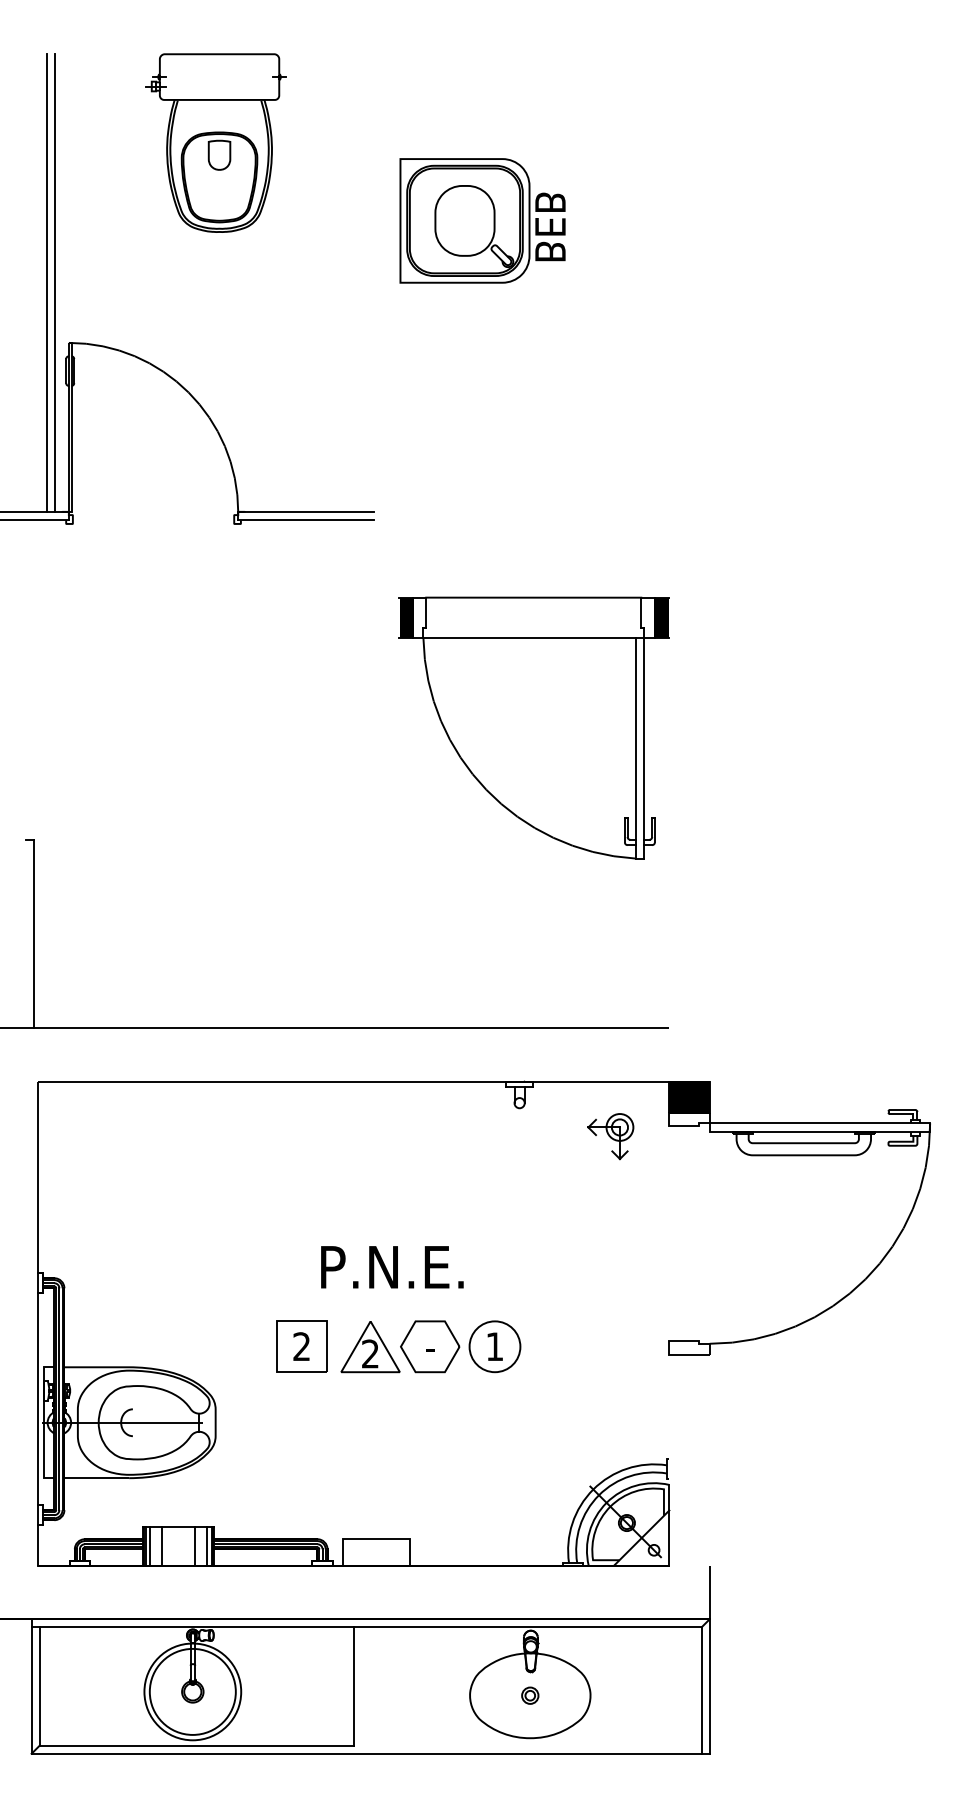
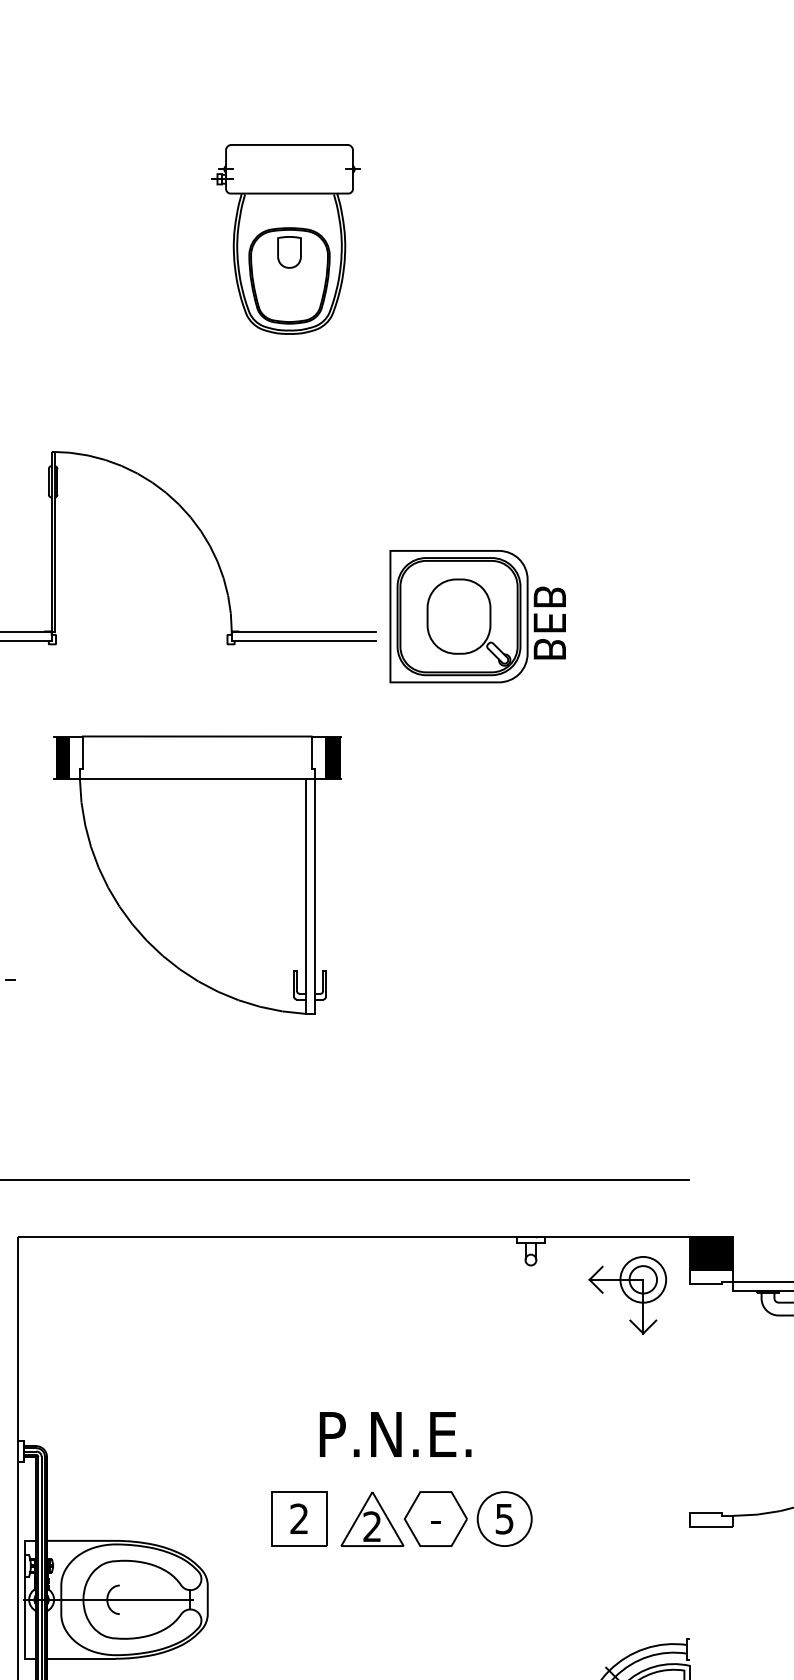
part: (215, 142) -> (285, 238), moved
part: (482, 220) -> (477, 616), moved
line: (47, 283) -> (29, 388), removed
line: (55, 283) -> (37, 388), removed
part: (533, 727) -> (196, 874), moved
line: (34, 933) -> (15, 1079), removed
part: (610, 1136) -> (627, 1295), size x1.6
text: (494, 1346) -> (504, 1518), 1 -> 5

